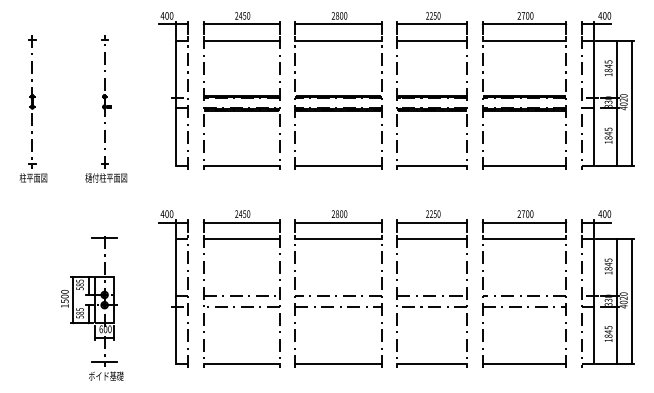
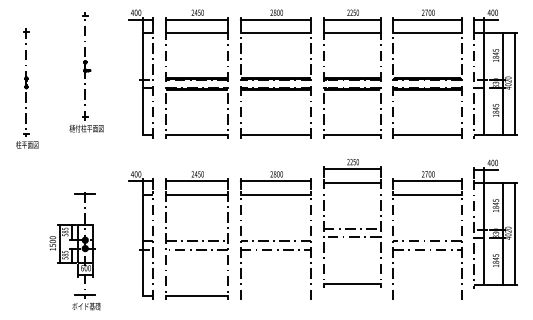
part: (106, 108) -> (86, 71), moved
part: (607, 288) -> (495, 223), moved
part: (431, 295) -> (351, 228), moved
line: (338, 363) -> (275, 296), removed
line: (524, 363) -> (427, 296), removed

